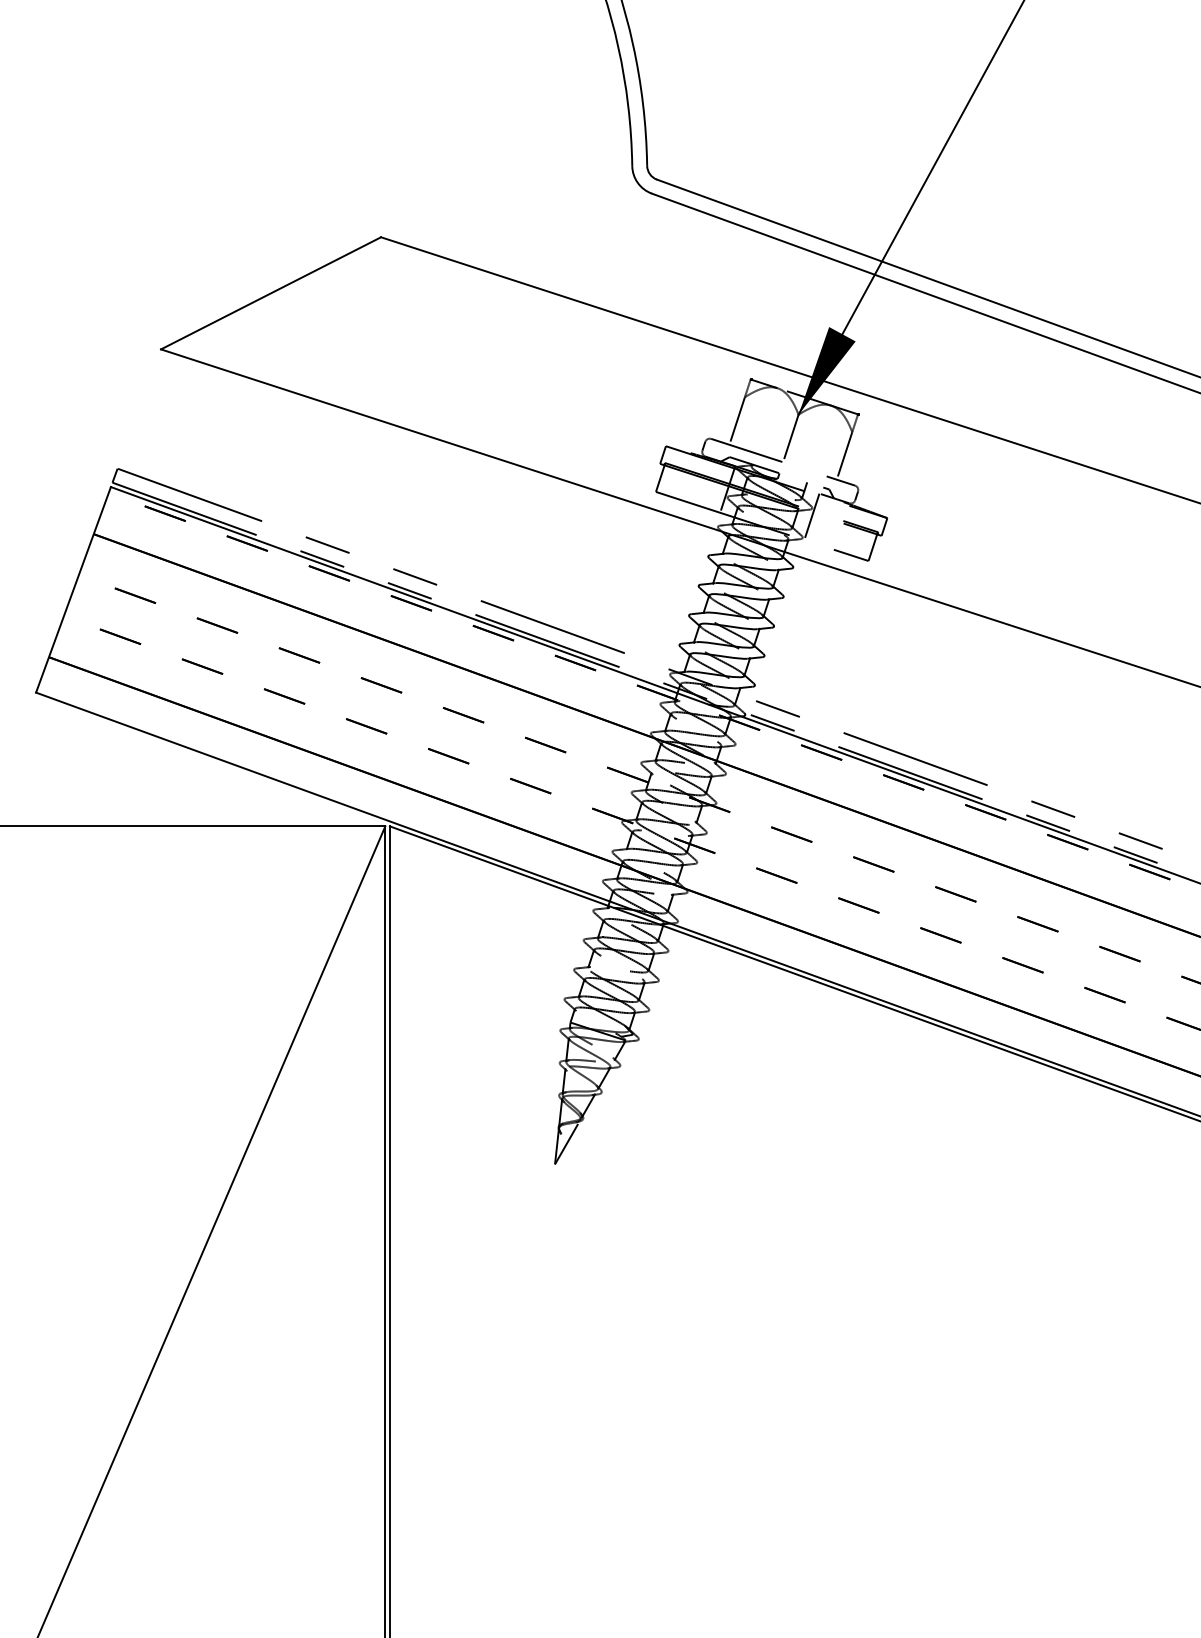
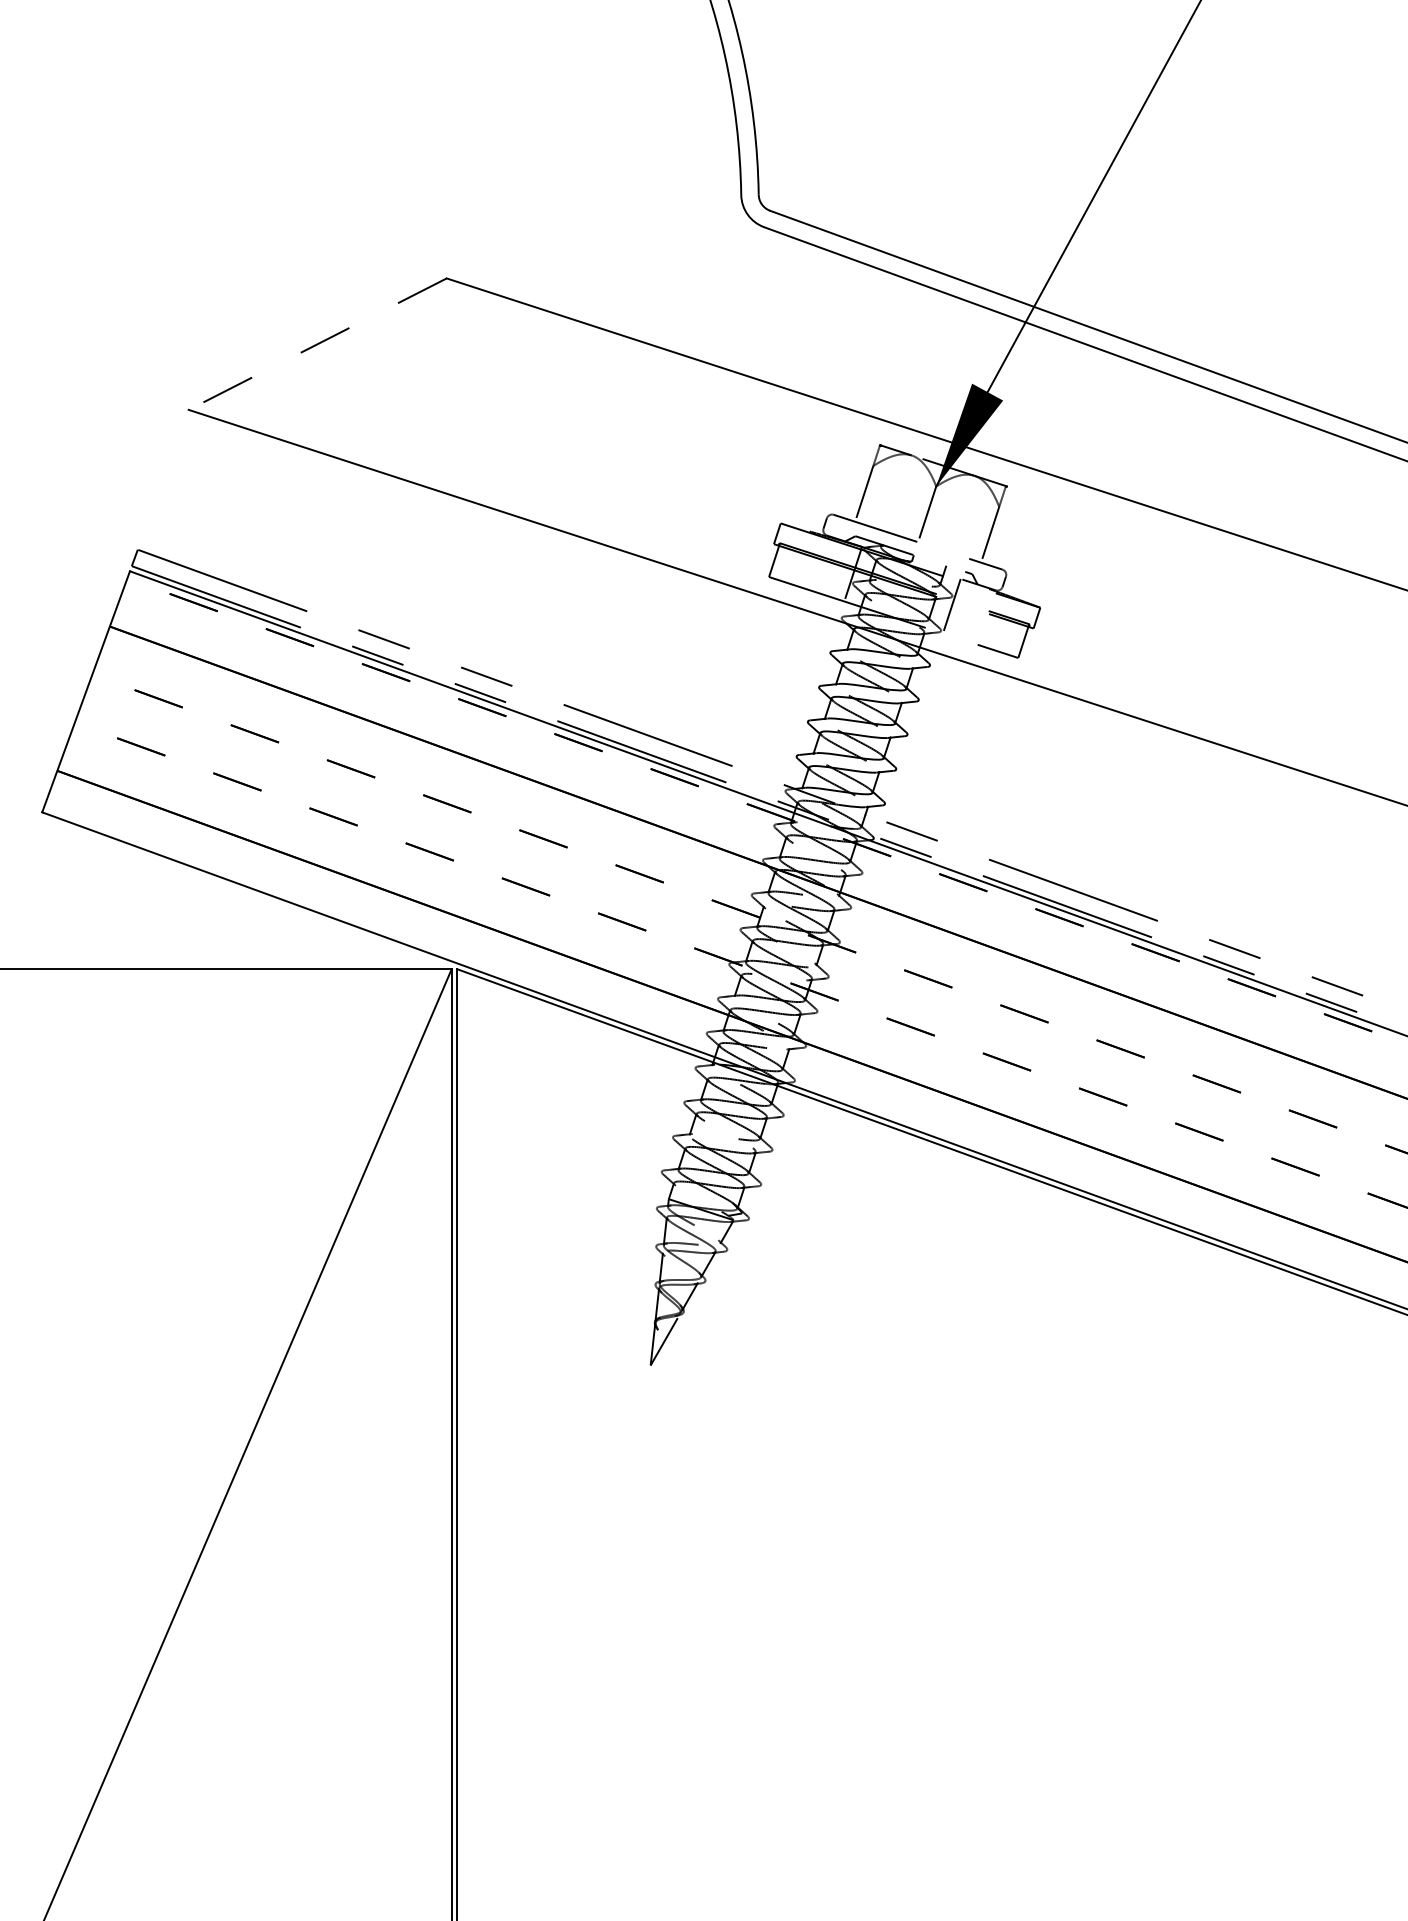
line: (270, 293) -> (317, 344), solid -> dashed

